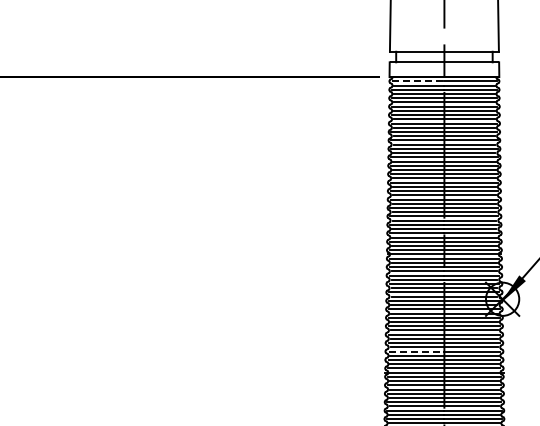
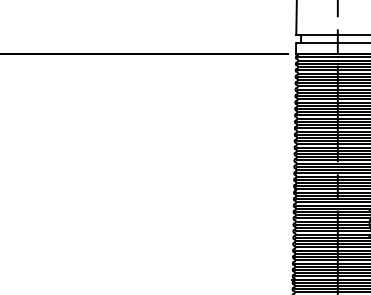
line: (418, 81) -> (318, 57), dashed -> solid
line: (416, 351) -> (316, 263), dashed -> solid

